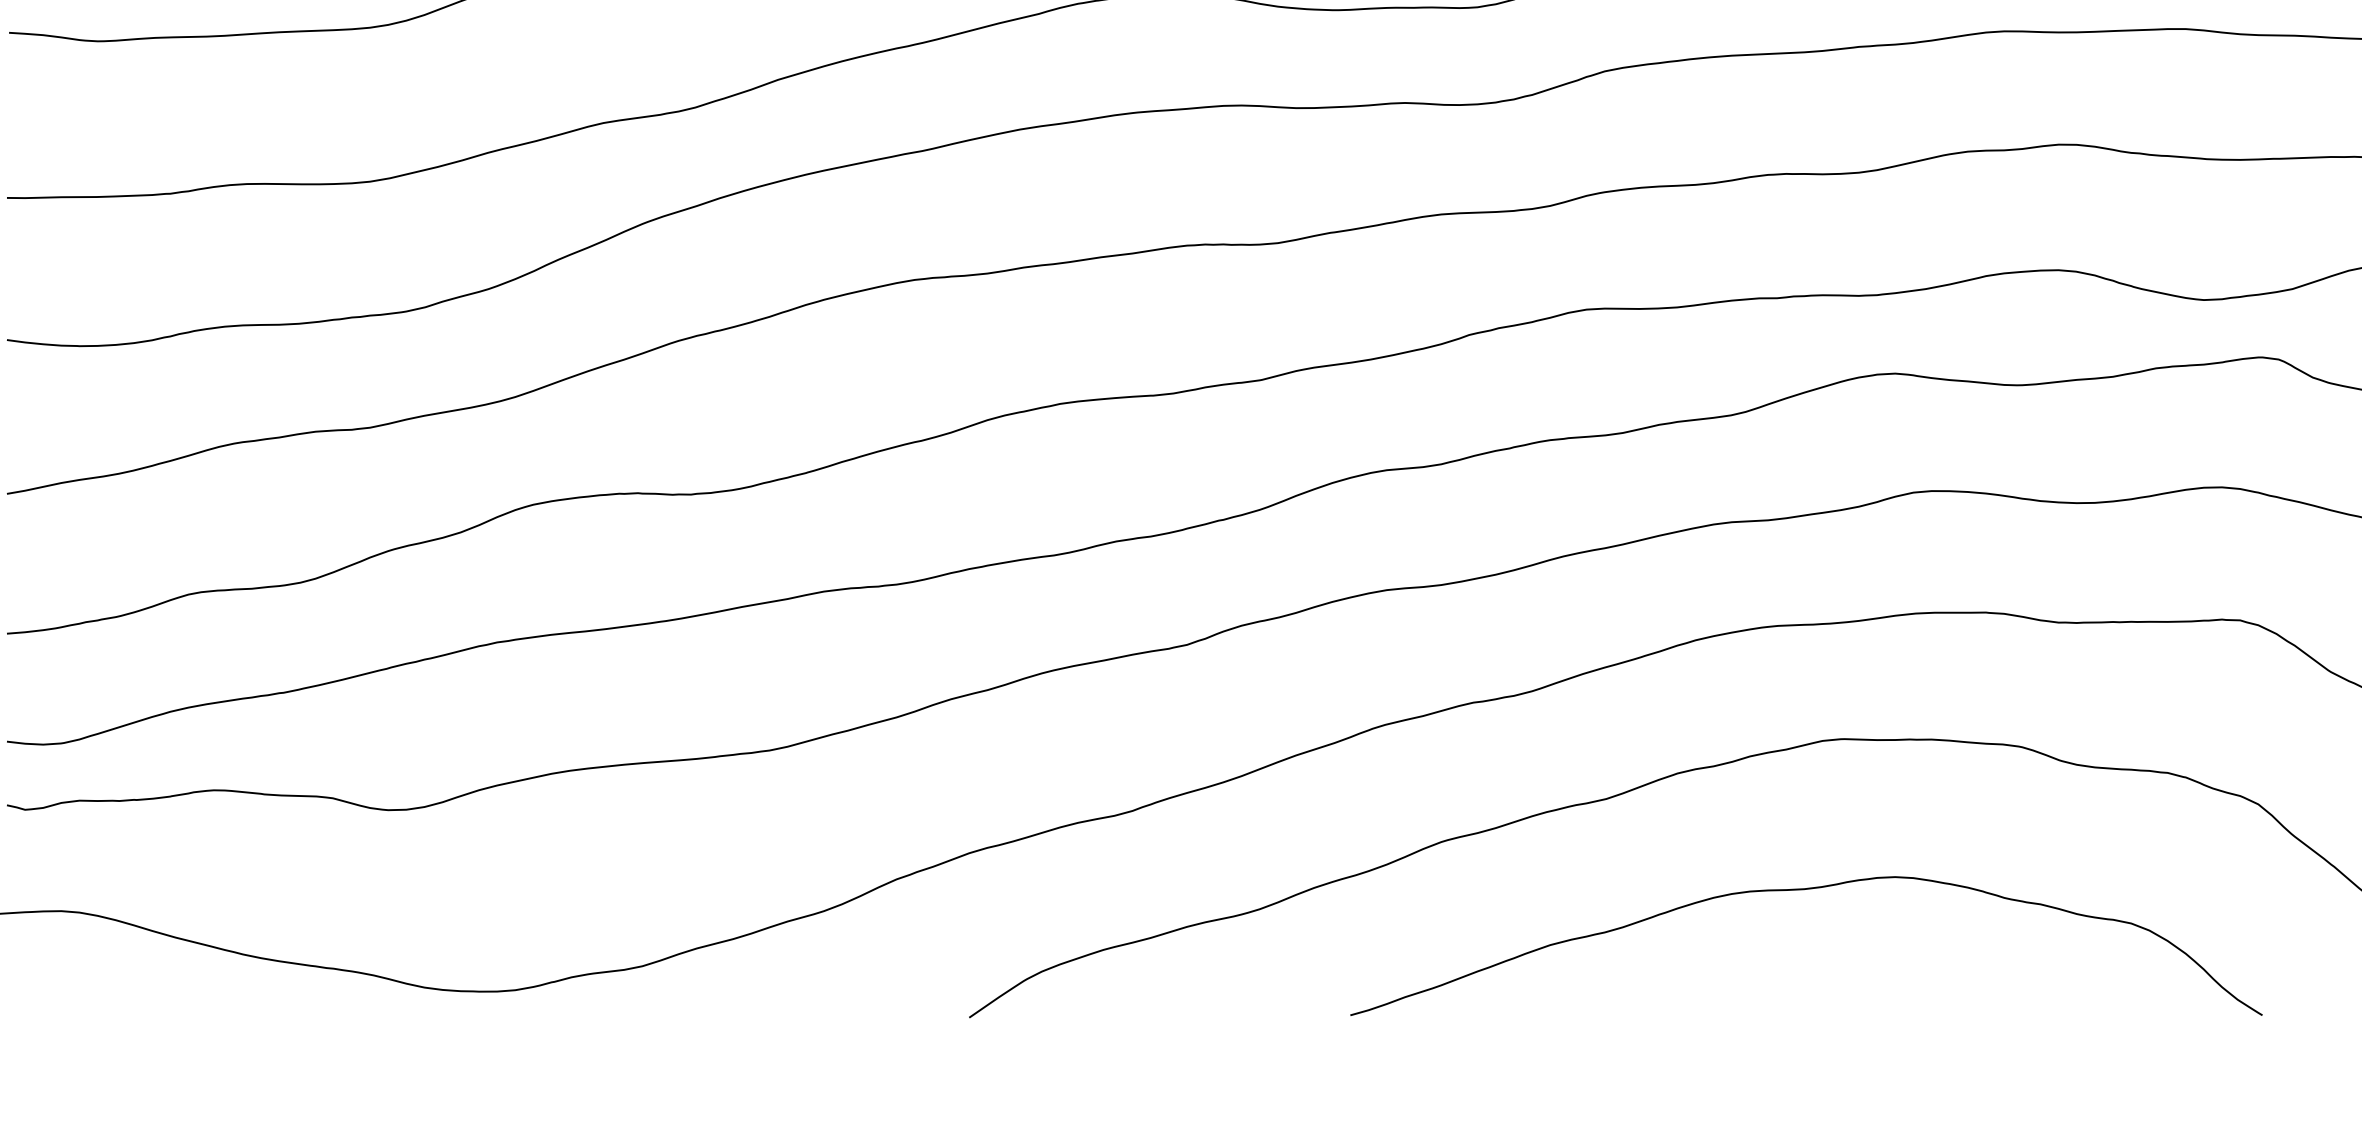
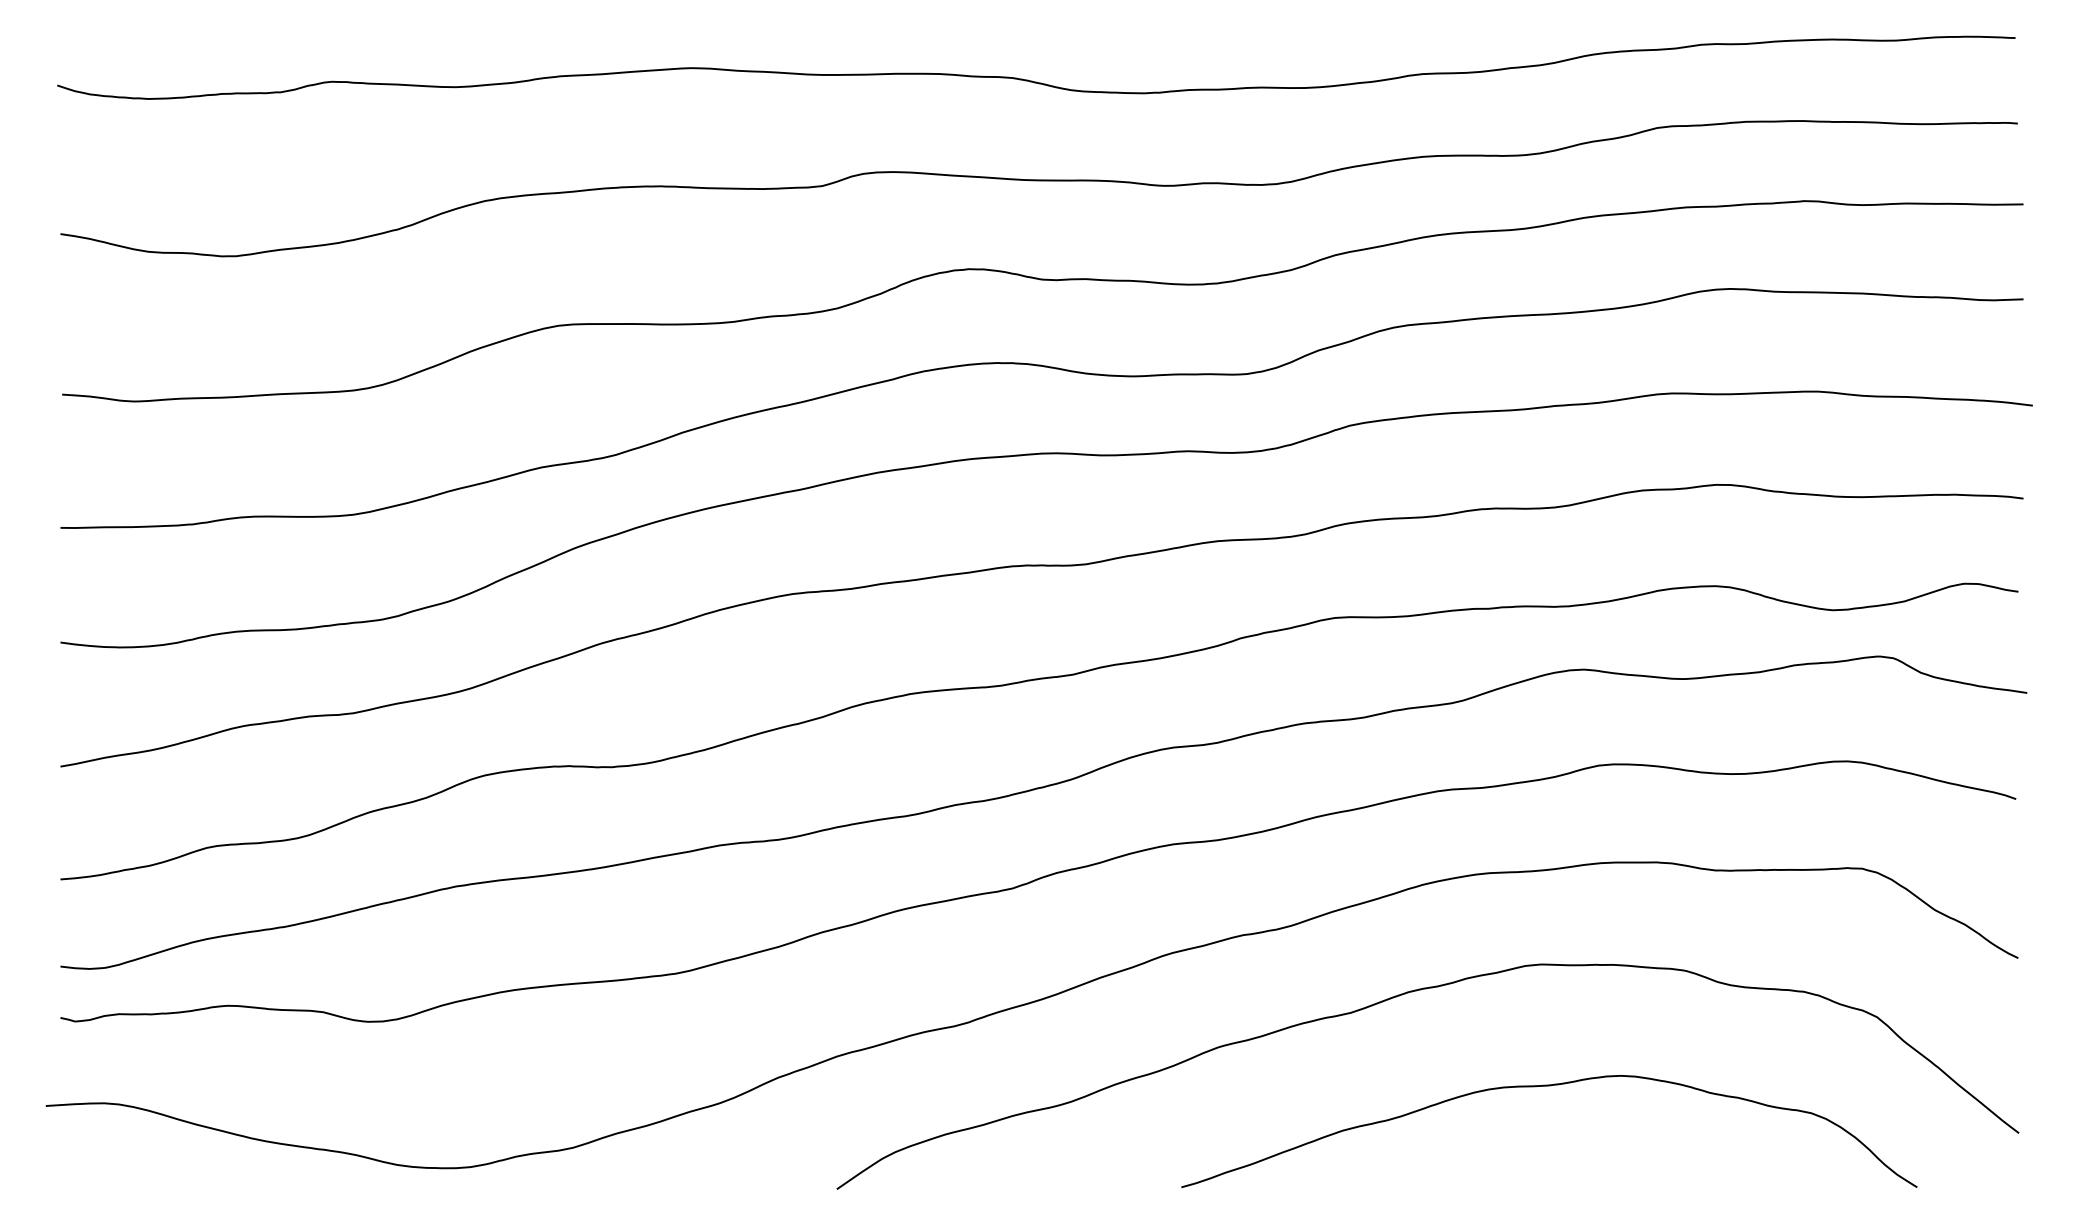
curve: (1806, 890) -> (1549, 1086), moved

